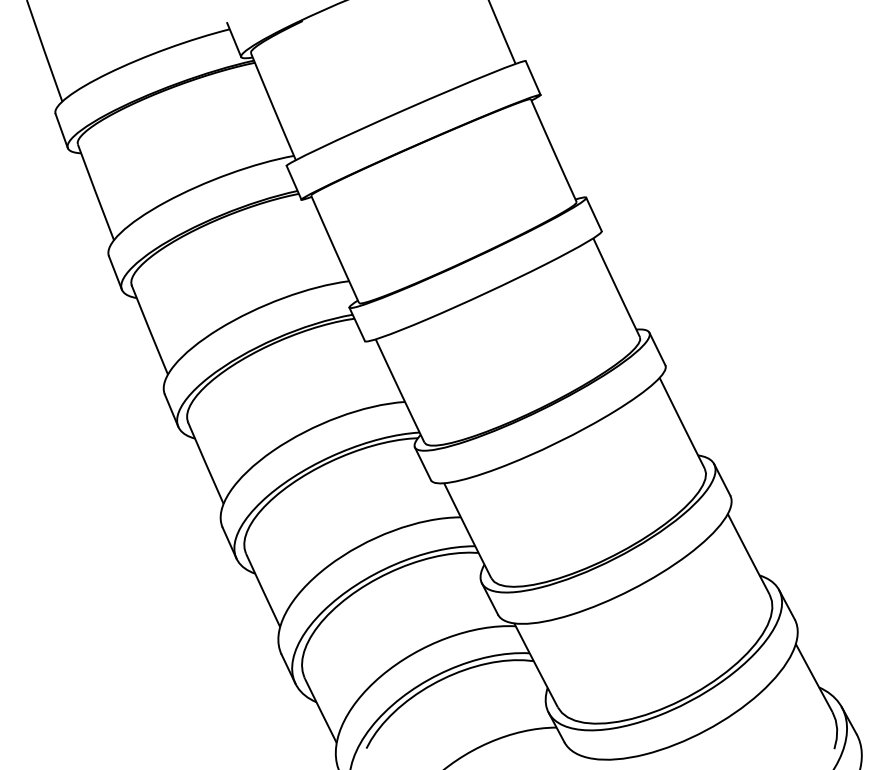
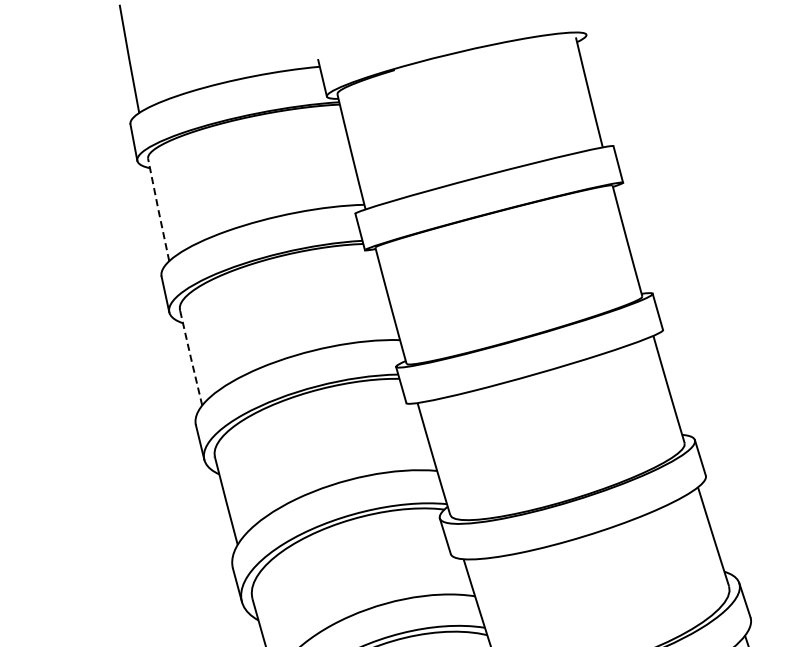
line: (95, 192) -> (158, 210), solid -> dashed
line: (149, 330) -> (190, 357), solid -> dashed

